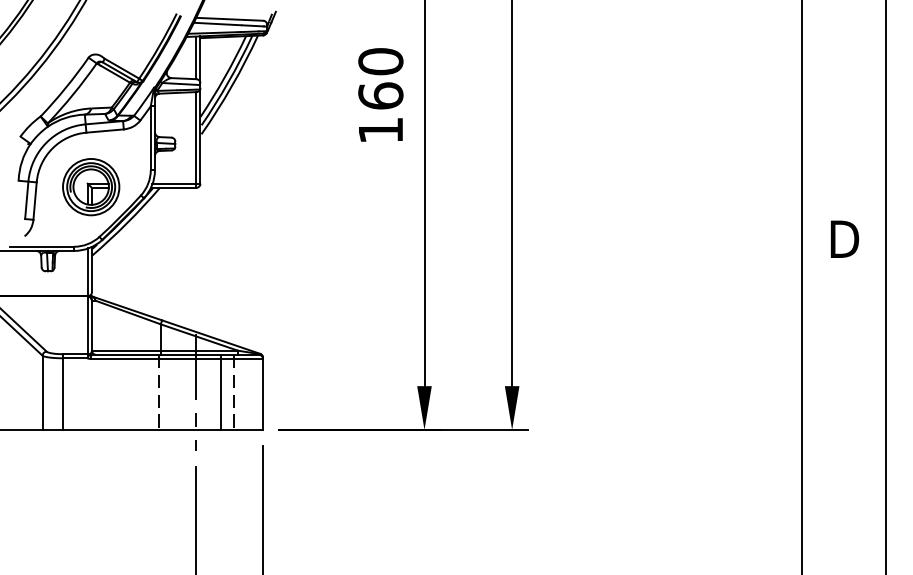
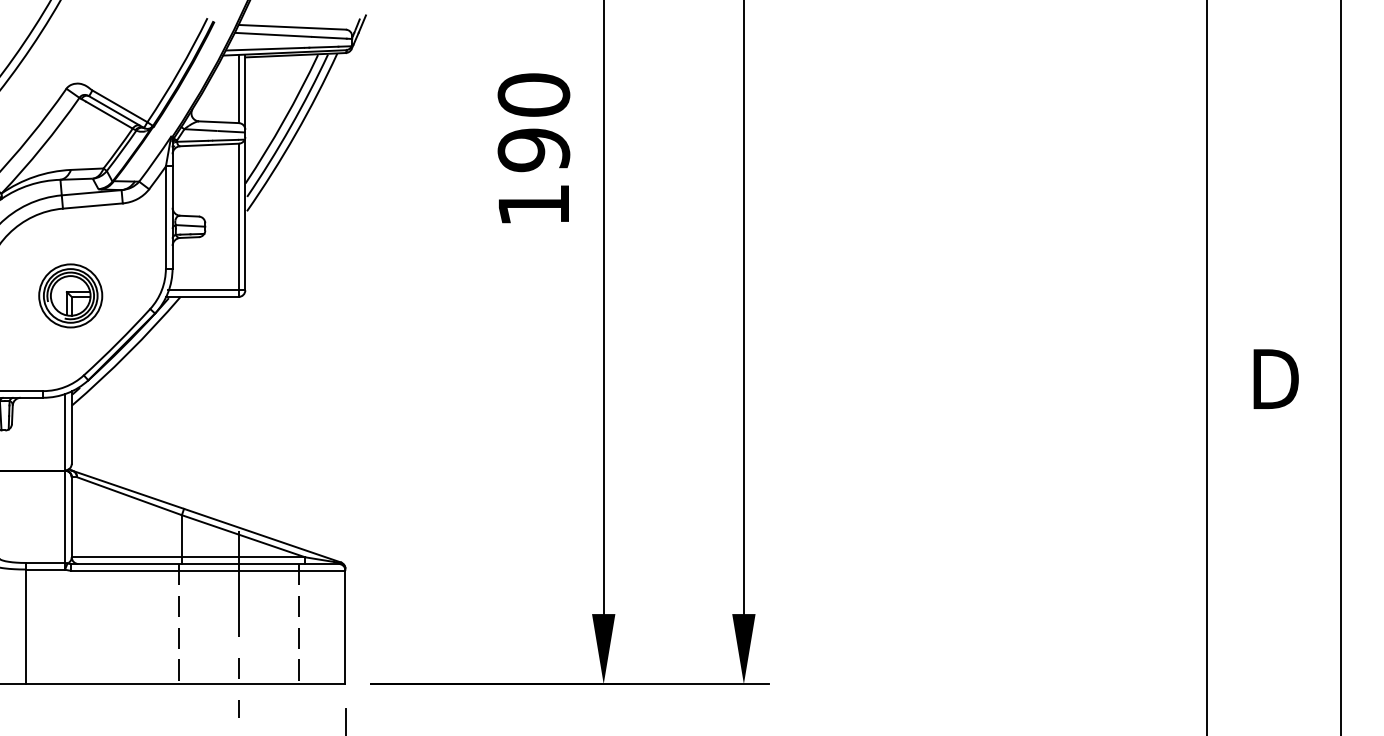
text: (380, 95) -> (533, 149), 160 -> 190
part: (91, 187) -> (71, 296), size x0.7
line: (221, 391) -> (279, 622), removed

